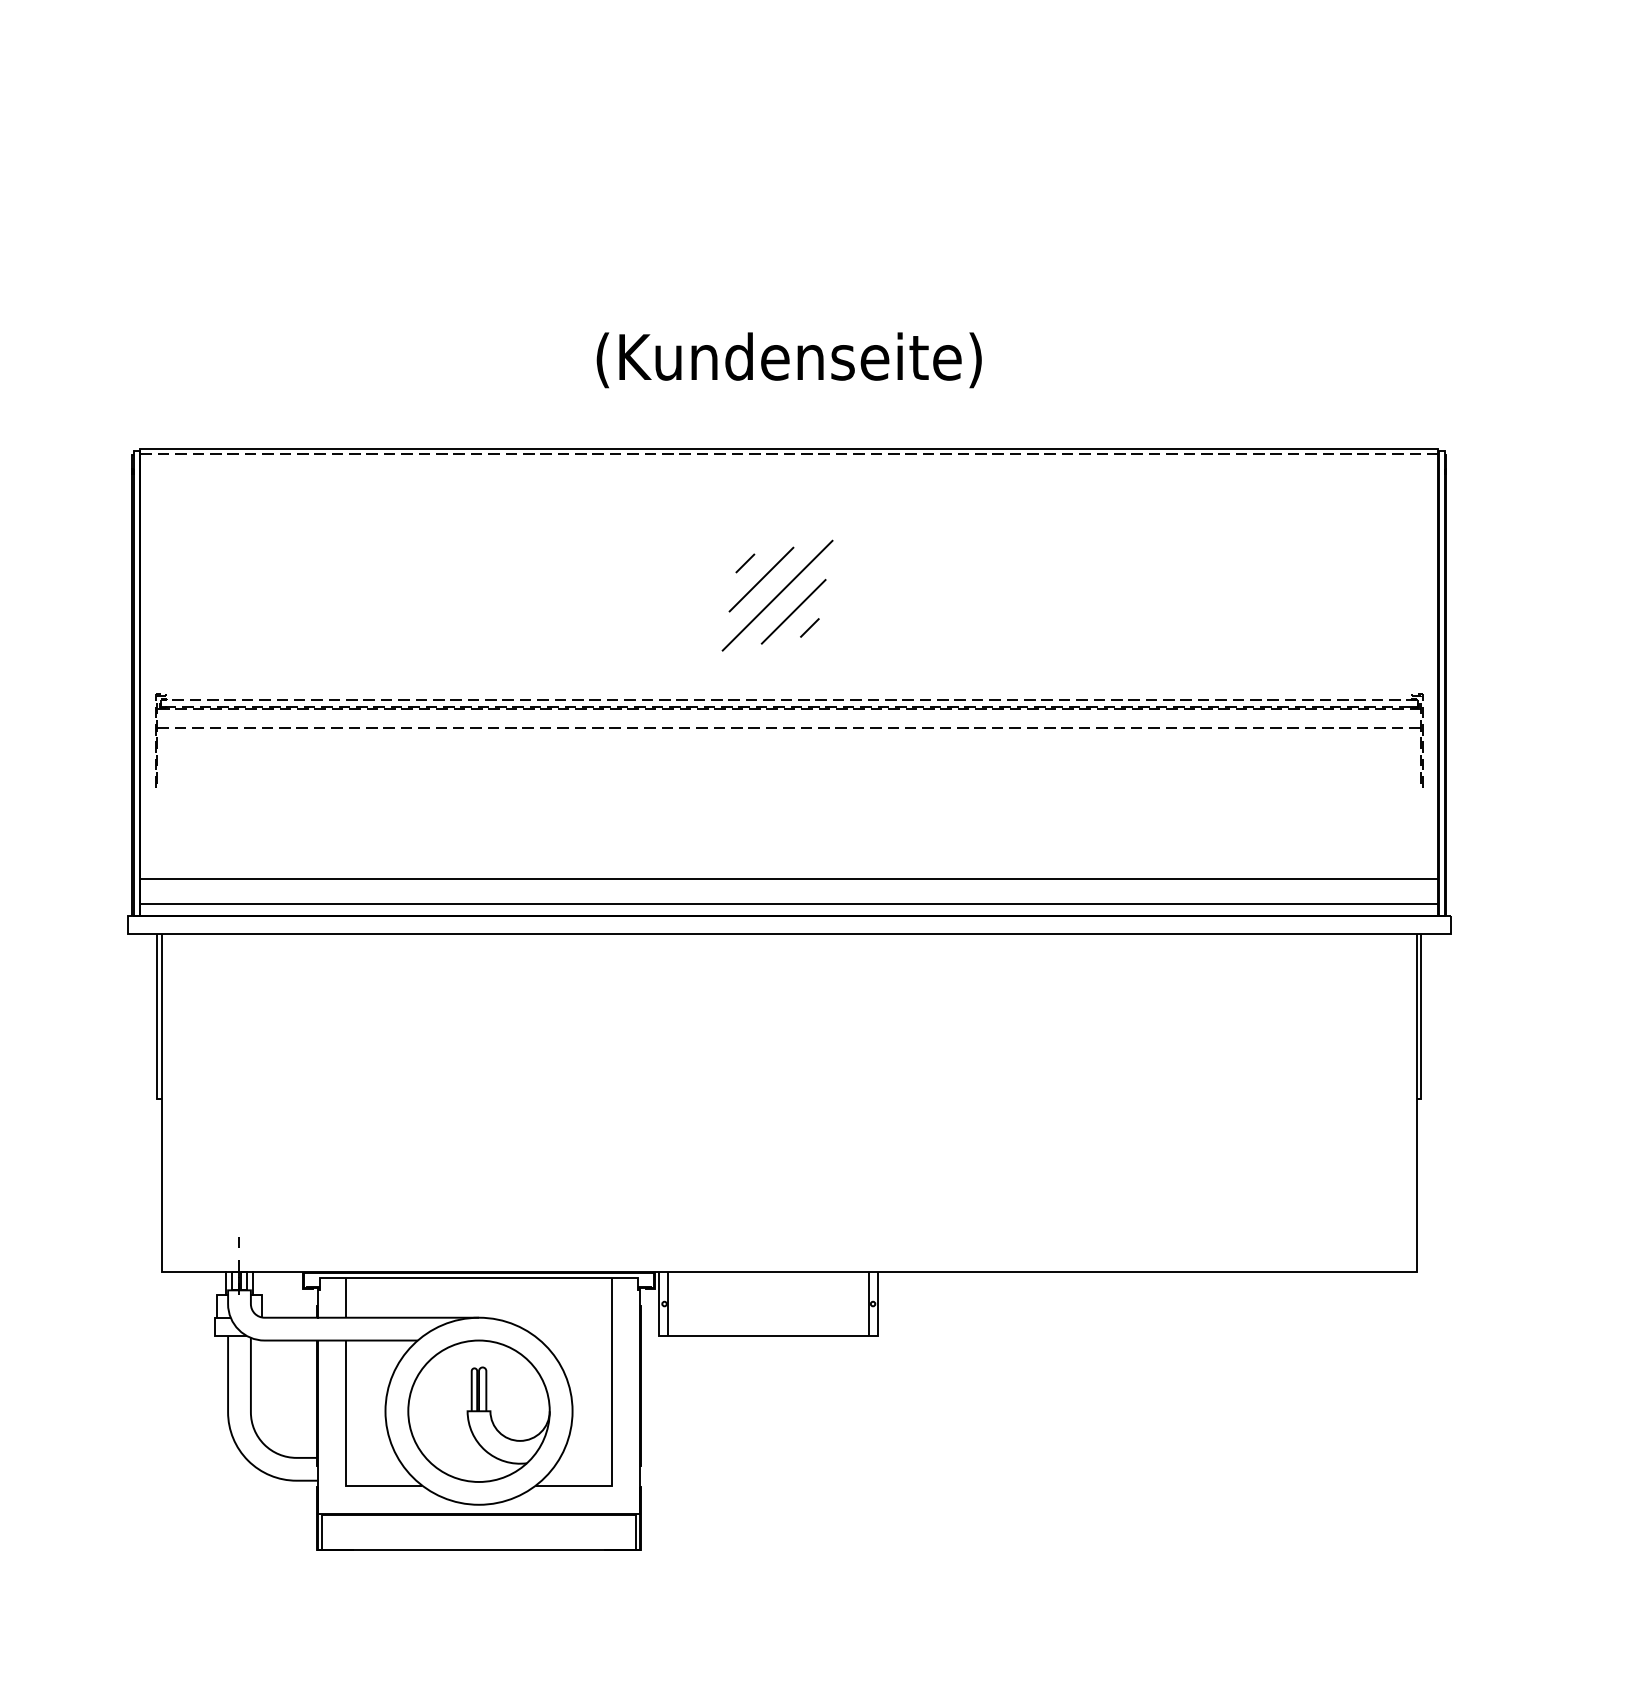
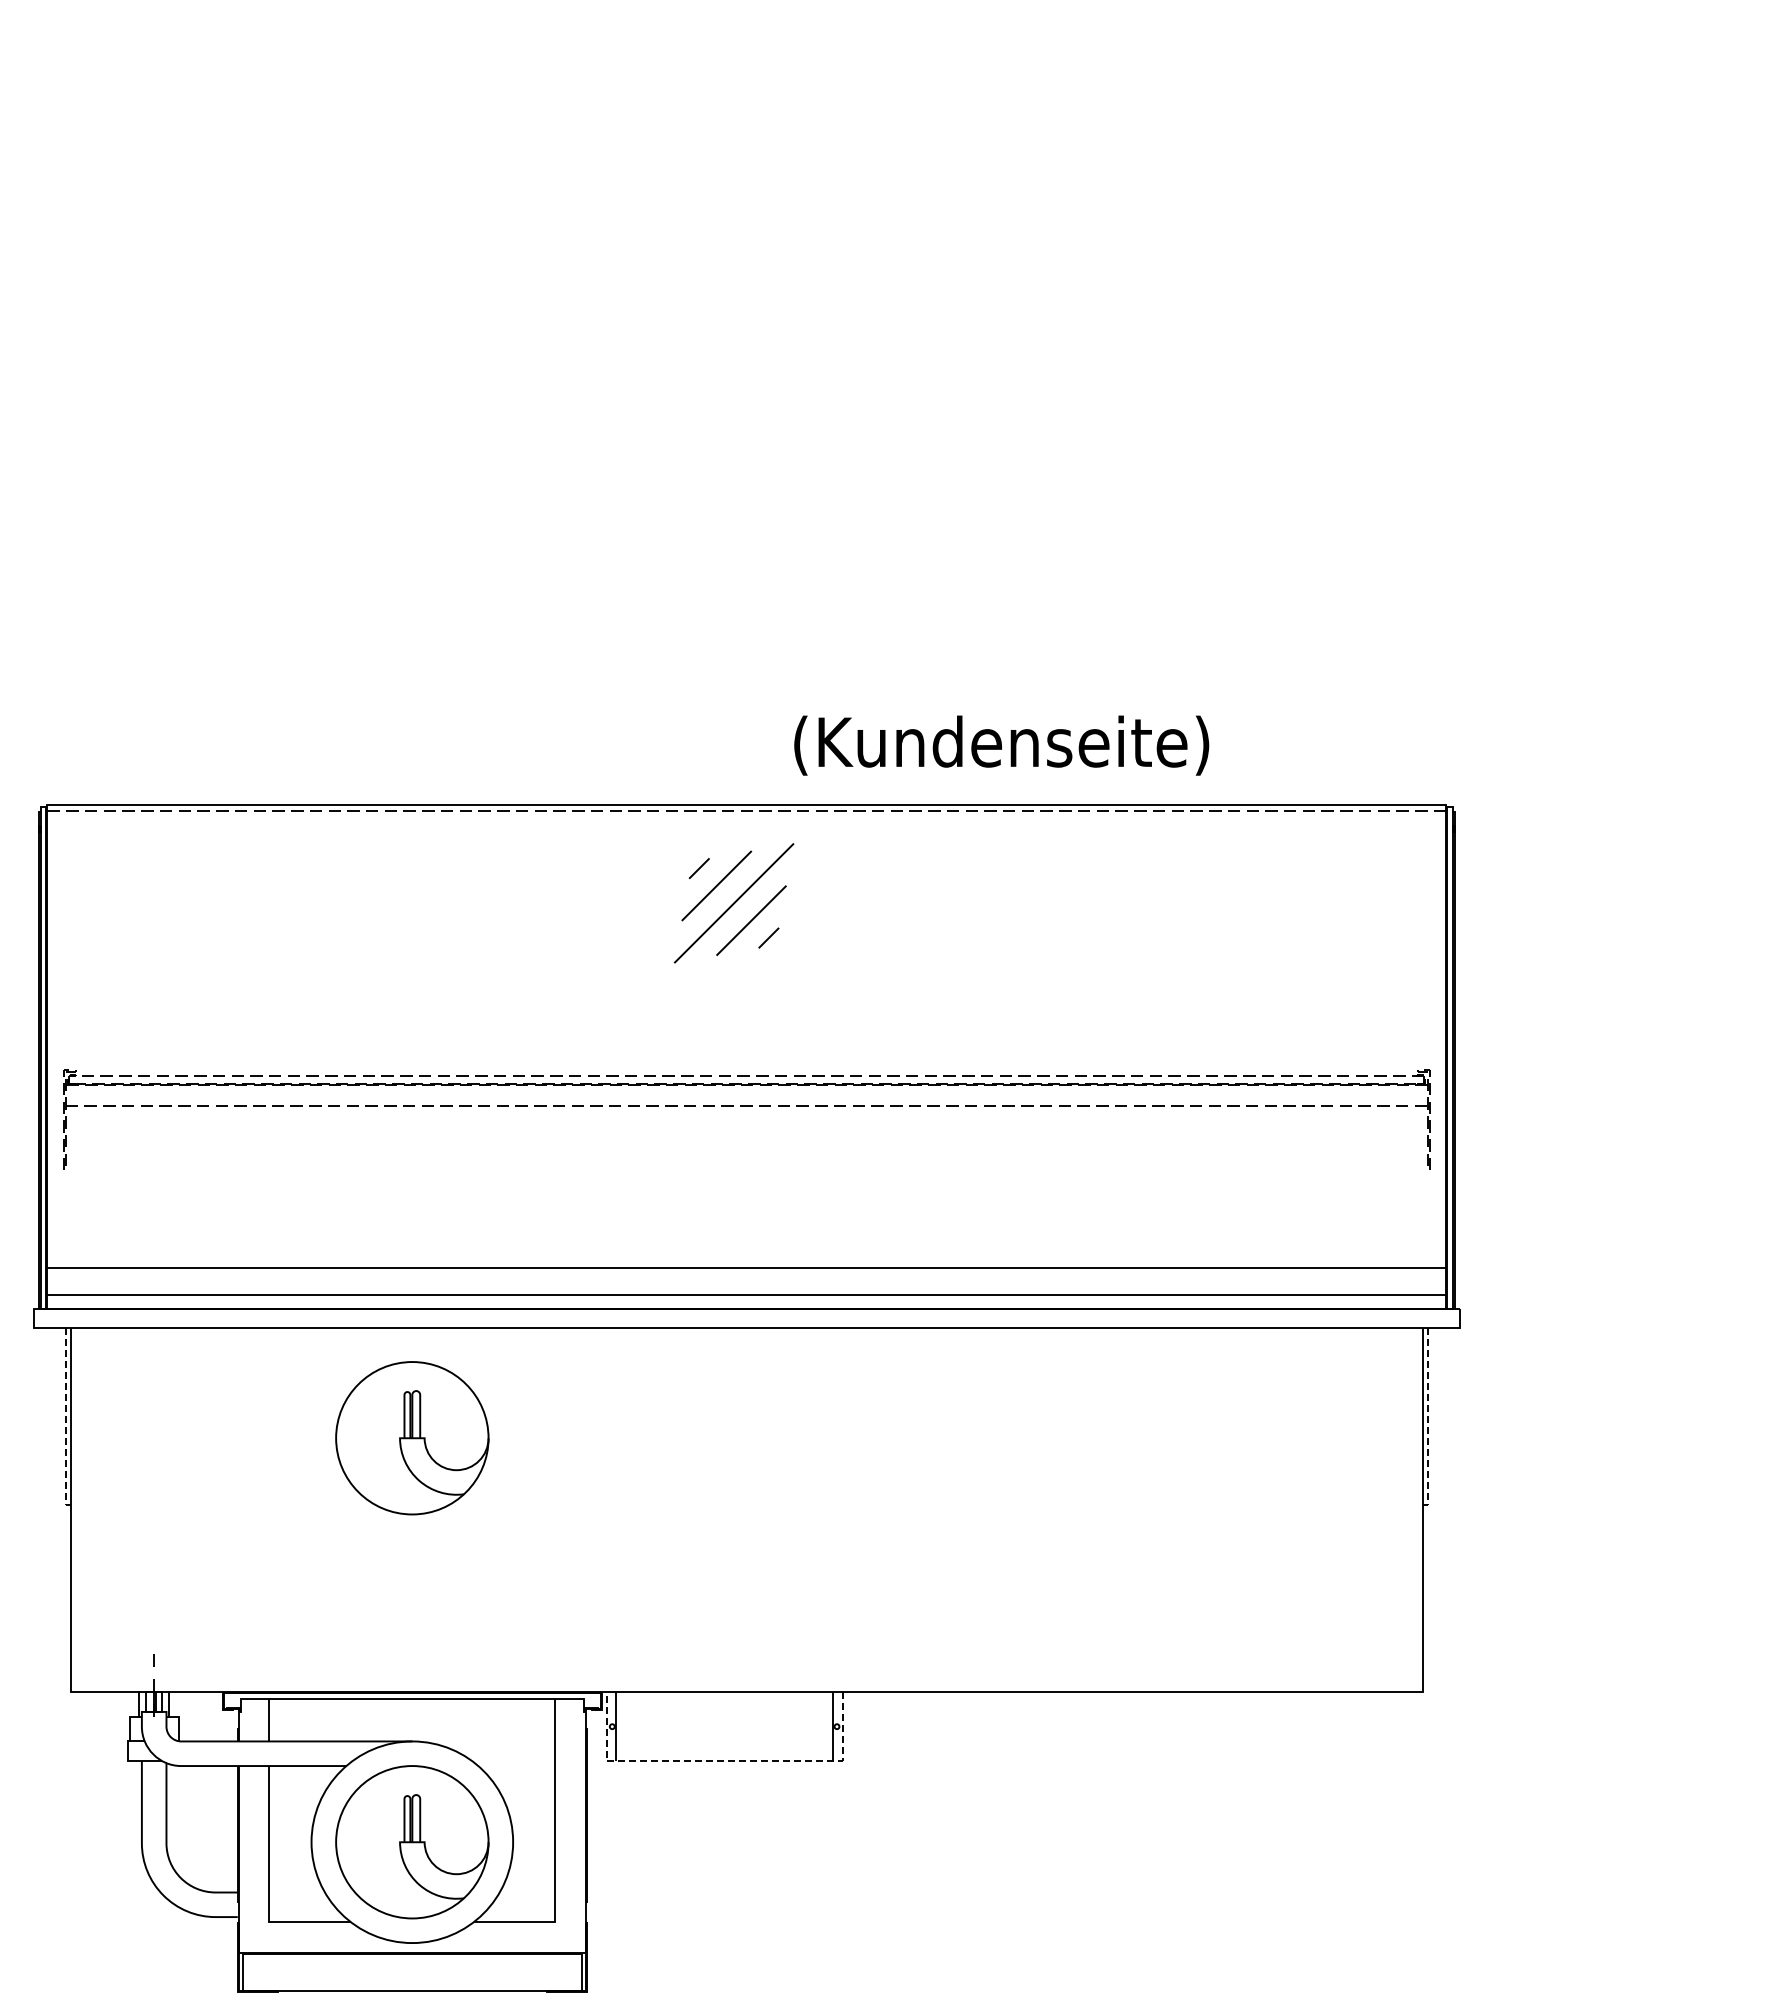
text: (789, 360) -> (1001, 745), moved
part: (777, 595) -> (734, 903), moved
line: (157, 1018) -> (65, 1419), solid -> dashed
line: (1421, 1018) -> (1427, 1419), solid -> dashed
part: (479, 1036) -> (412, 1438), added
line: (768, 1336) -> (724, 1761), solid -> dashed

